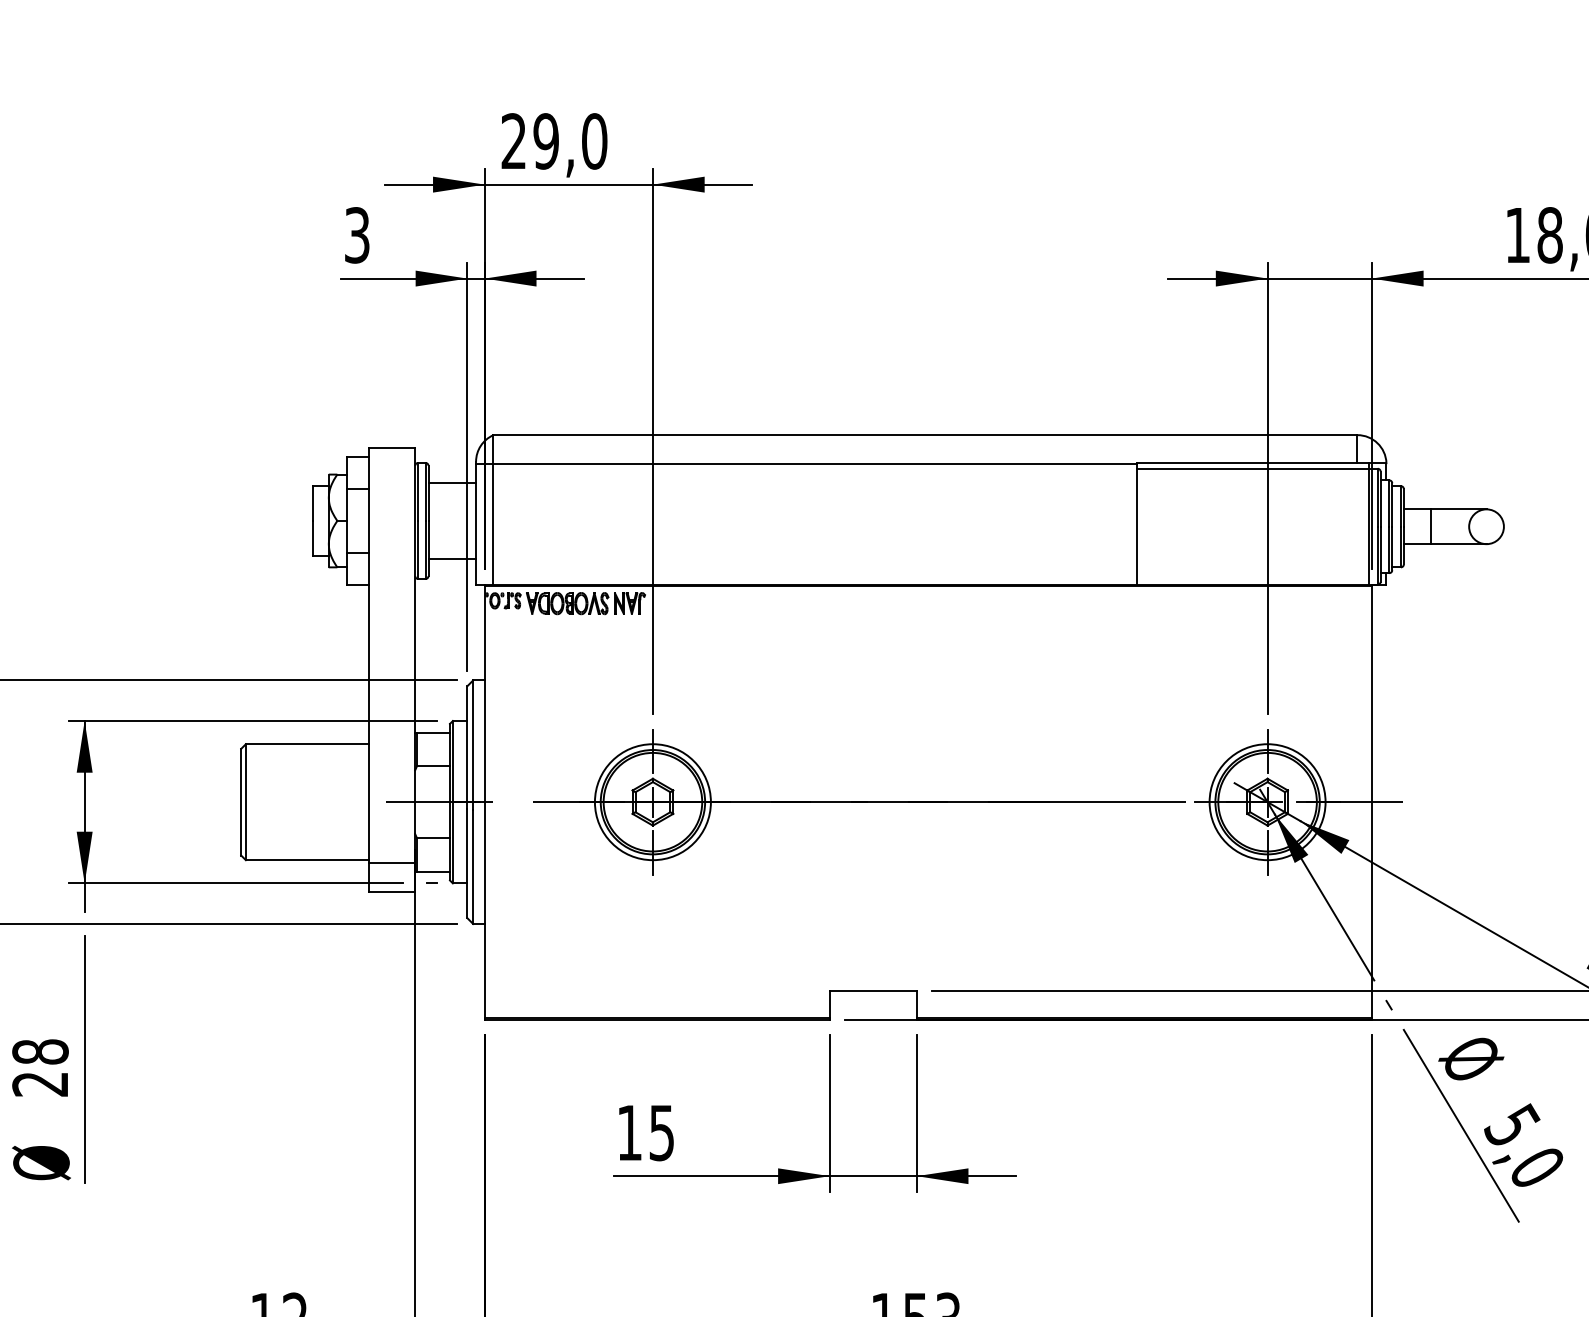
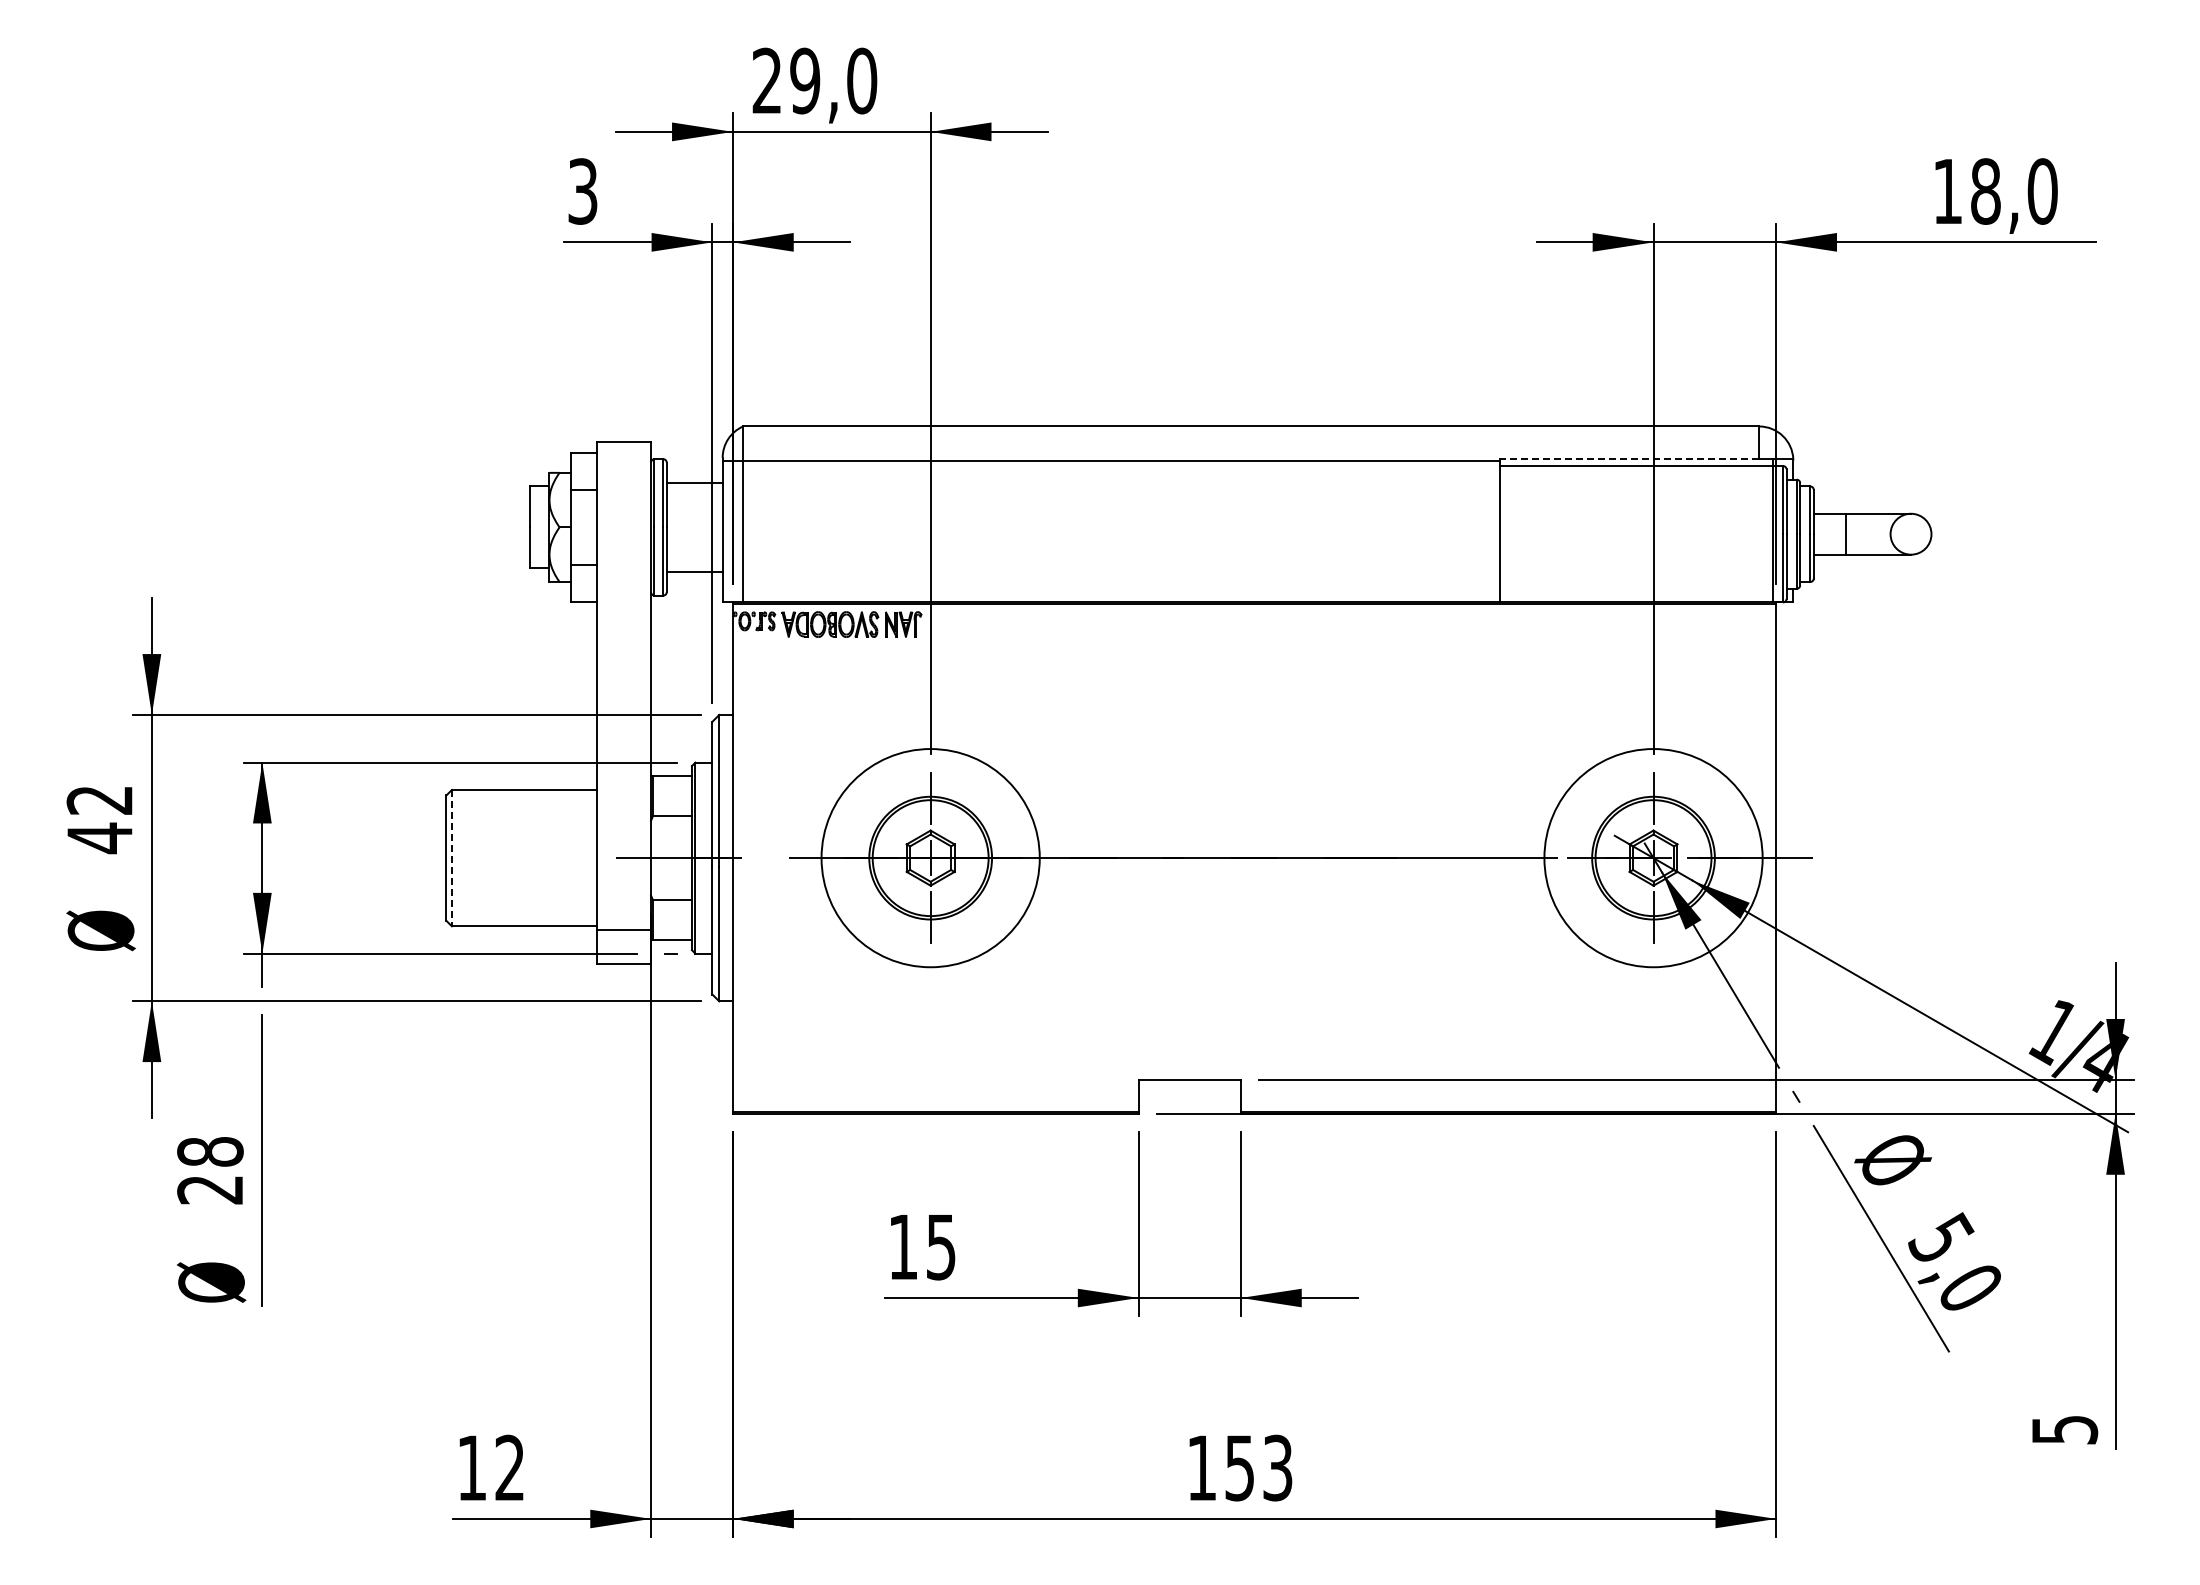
line: (1247, 463) -> (1629, 459), solid -> dashed
circle: (652, 801) -> (930, 857), size x1.6
circle: (1267, 801) -> (1653, 857), size x1.6
line: (245, 802) -> (451, 858), solid -> dashed

